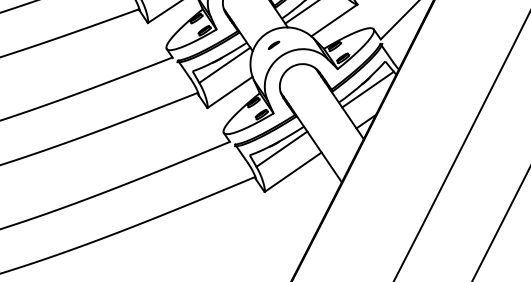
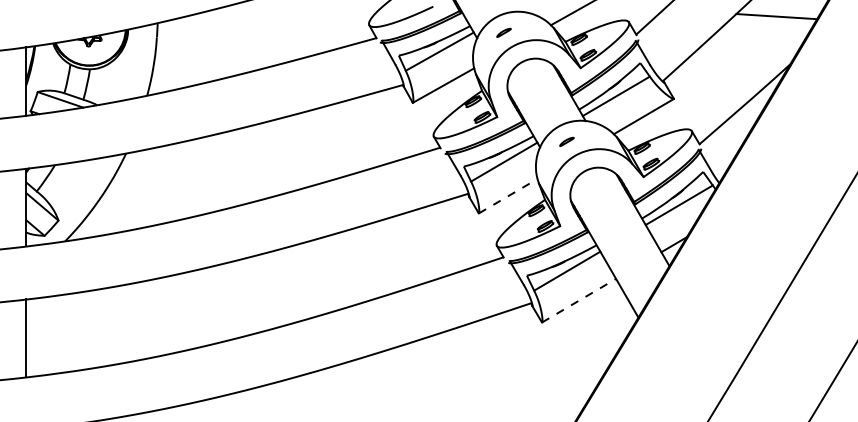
line: (230, 91) -> (508, 195), solid -> dashed
line: (293, 172) -> (579, 300), solid -> dashed

